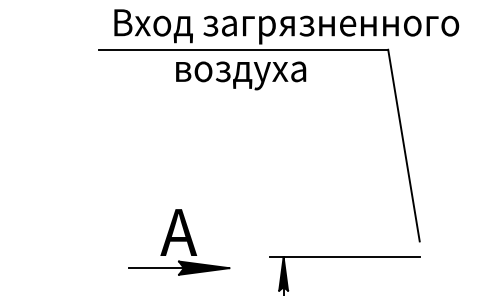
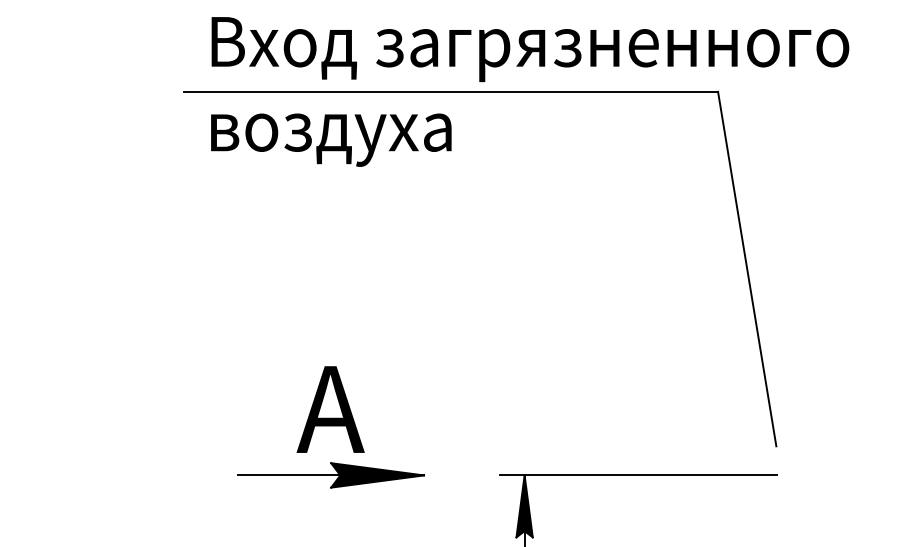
text: (241, 75) -> (332, 139), moved
part: (179, 242) -> (332, 427), moved

